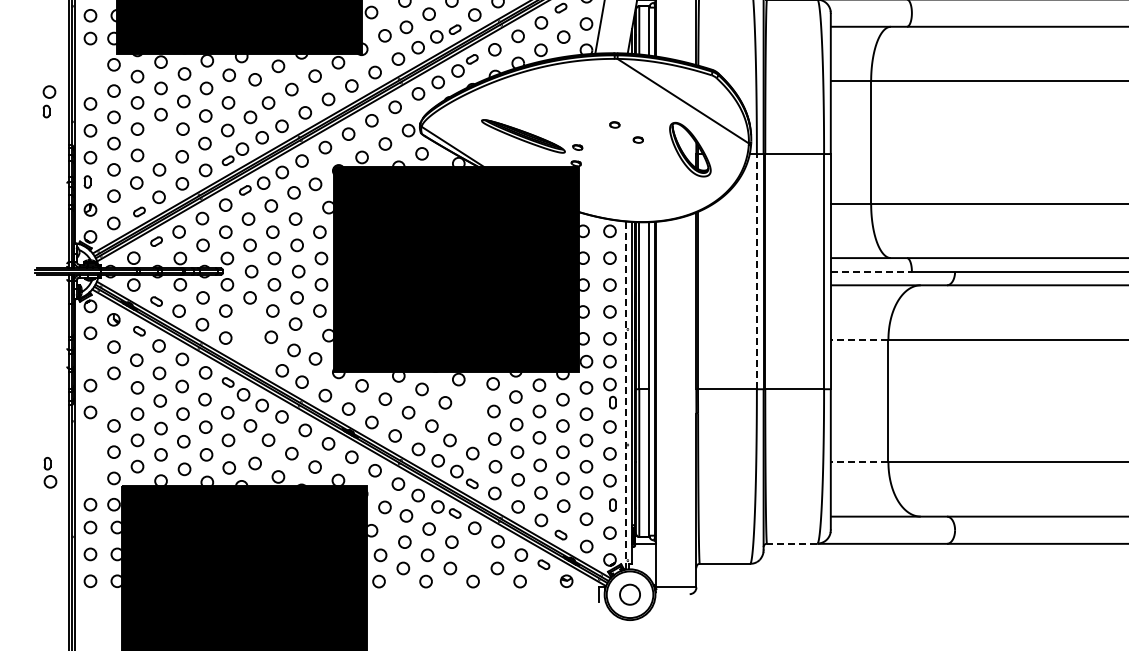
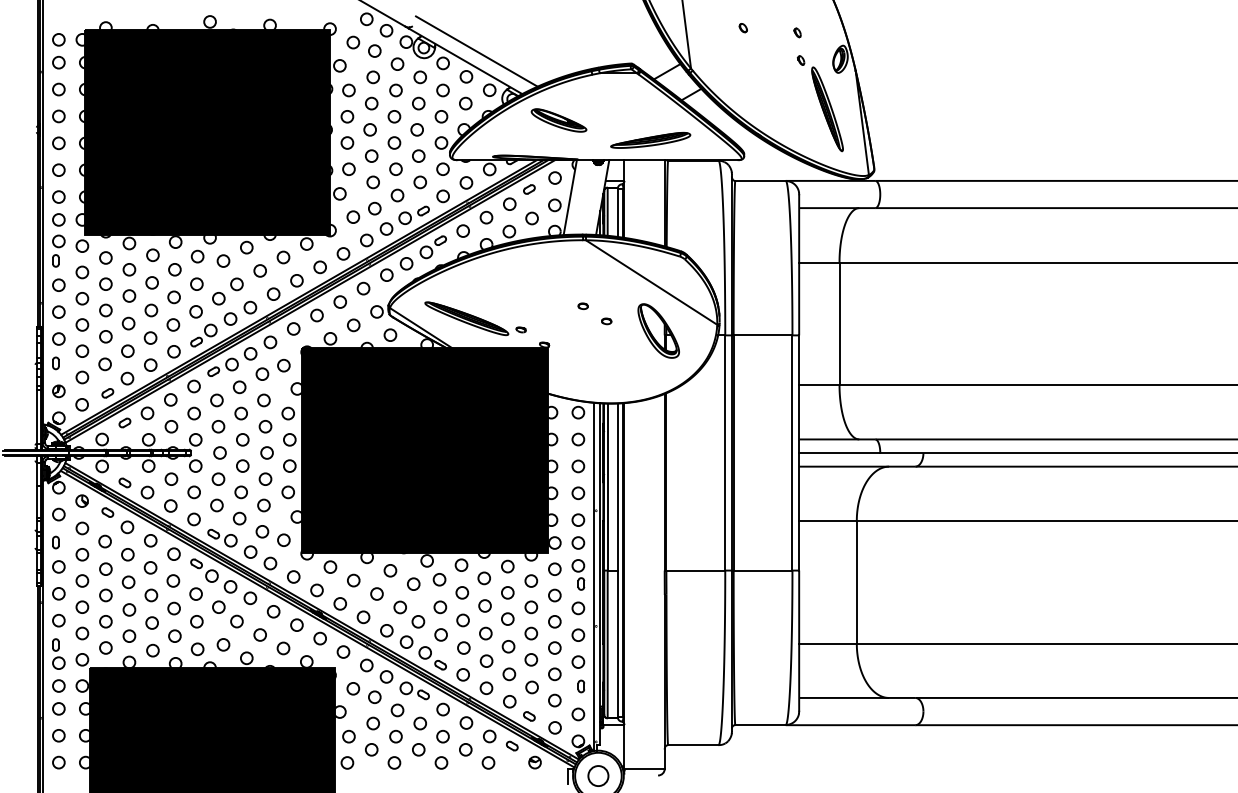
part: (49, 101) -> (58, 250), moved
part: (532, 136) -> (475, 318), moved
circle: (160, 142) -> (128, 323), added
line: (757, 271) -> (725, 452), dashed -> solid
line: (871, 272) -> (839, 453), dashed -> solid
circle: (248, 324) -> (216, 505), added
line: (859, 340) -> (827, 521), dashed -> solid
part: (254, 356) -> (222, 537), added
part: (87, 361) -> (55, 542), added
line: (625, 395) -> (593, 576), dashed -> solid
circle: (471, 398) -> (439, 579), added
circle: (114, 399) -> (82, 580), added
circle: (472, 426) -> (440, 607), added
circle: (90, 439) -> (58, 620), added
line: (860, 462) -> (828, 643), dashed -> solid
part: (50, 472) -> (58, 653), moved
line: (792, 544) -> (760, 725), dashed -> solid
circle: (474, 555) -> (442, 736), added

